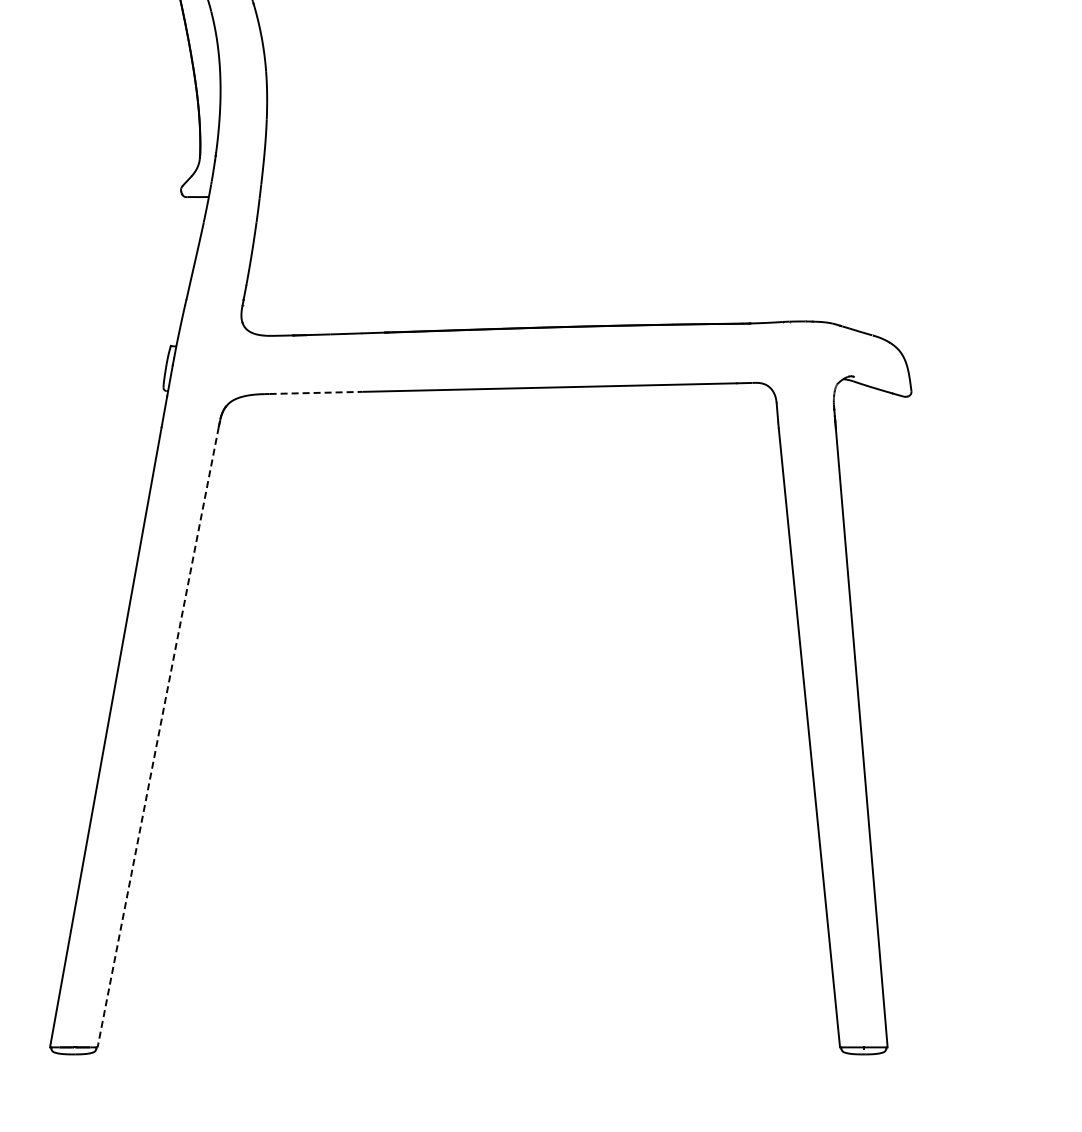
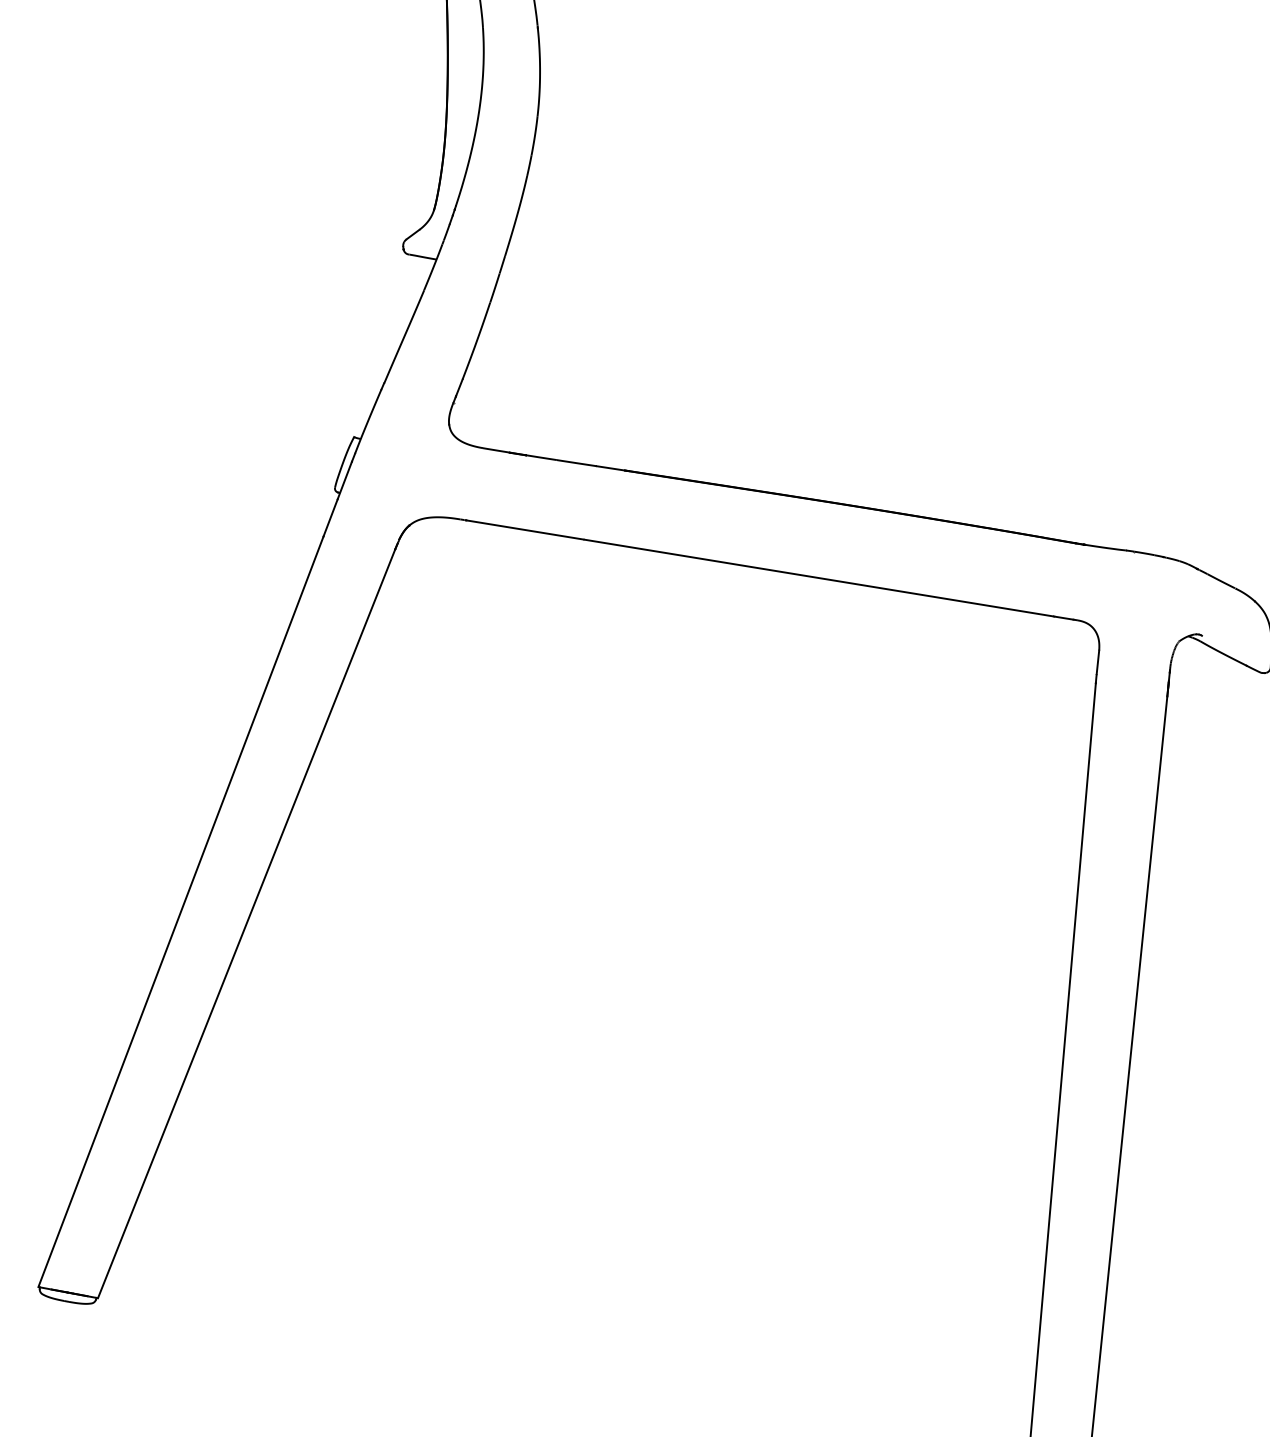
line: (316, 392) -> (525, 529), dashed -> solid
line: (158, 737) -> (246, 924), dashed -> solid

